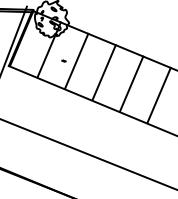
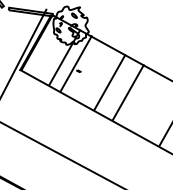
line: (76, 60) -> (76, 62), moved
line: (103, 72) -> (109, 82), moved
line: (131, 83) -> (128, 92), moved

